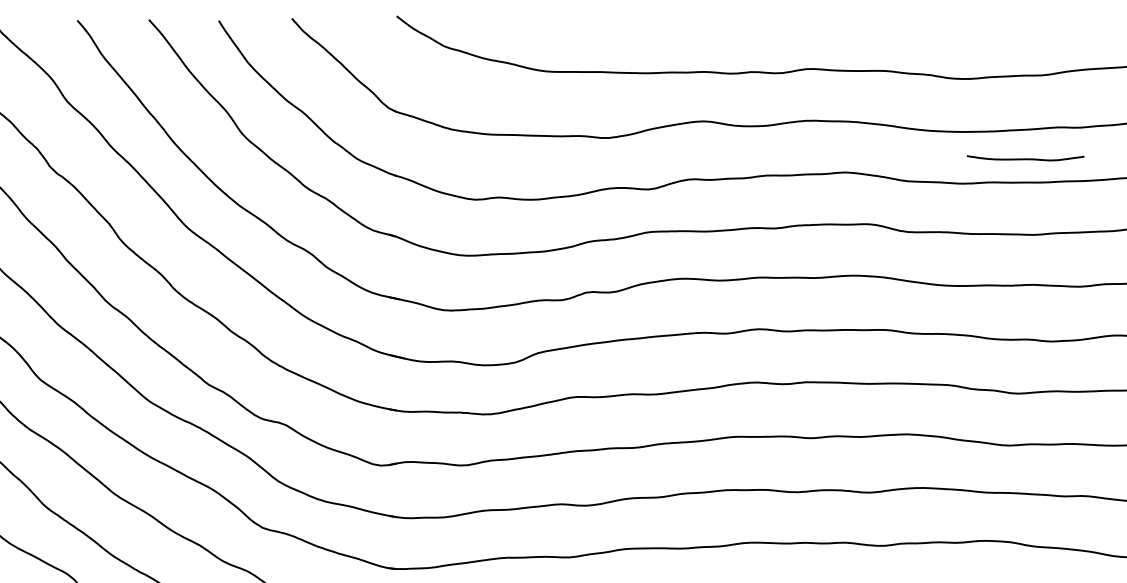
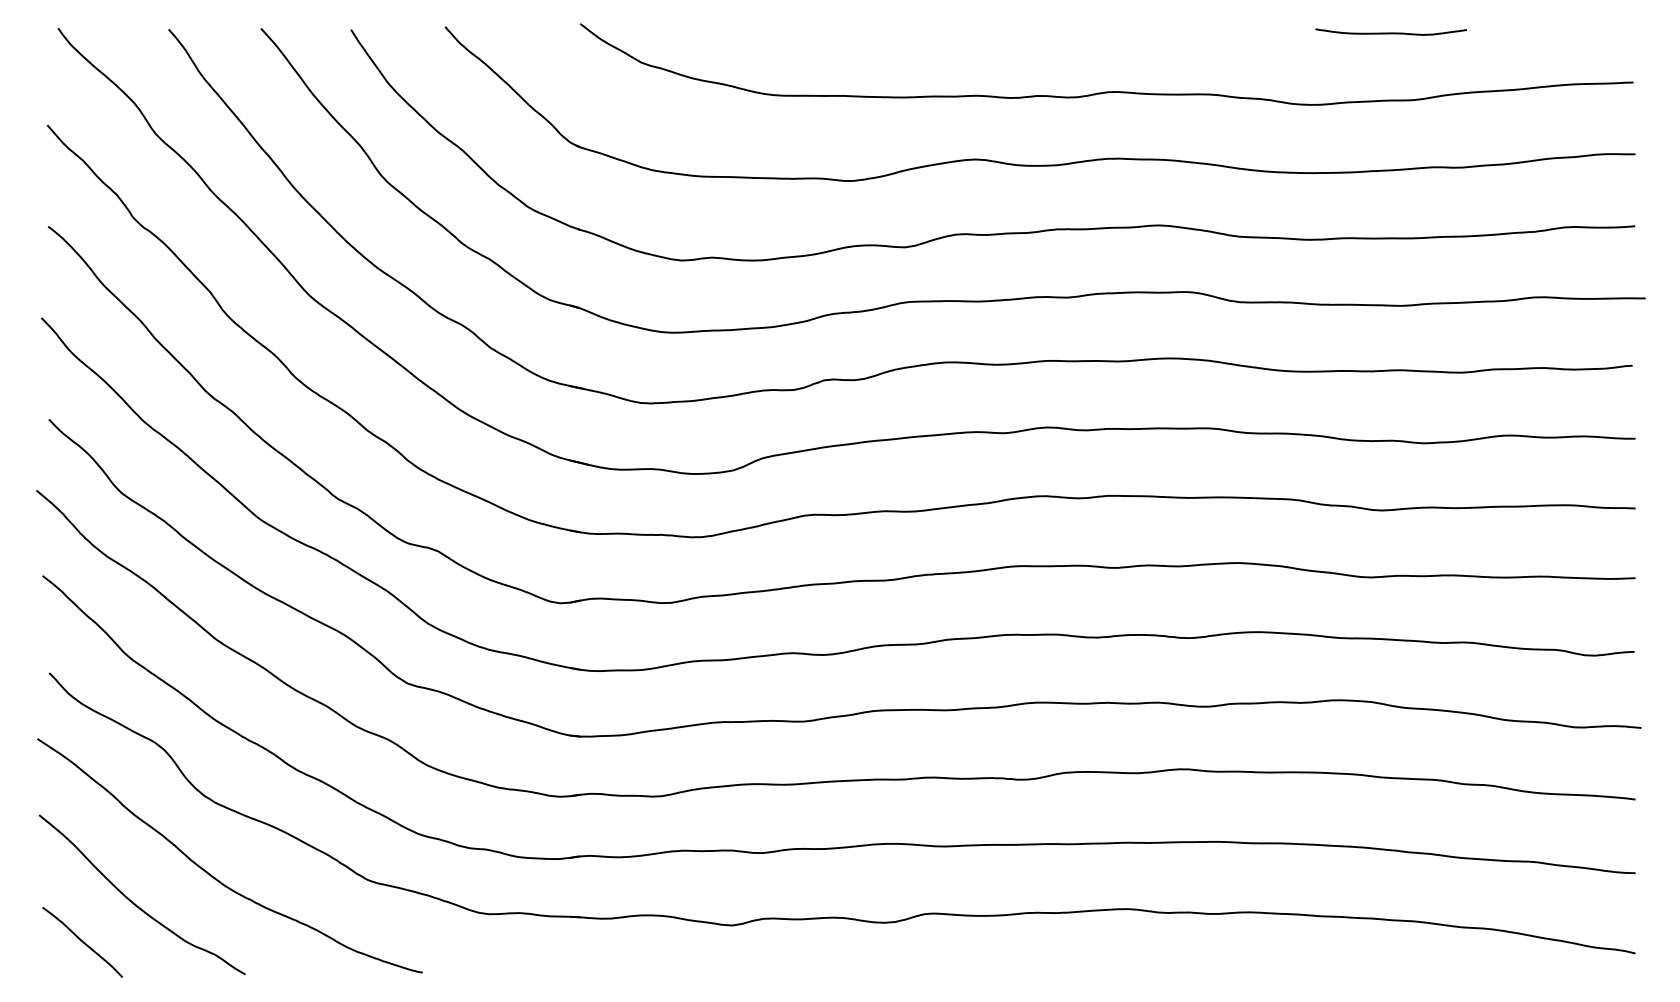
curve: (1025, 158) -> (1390, 32), moved

